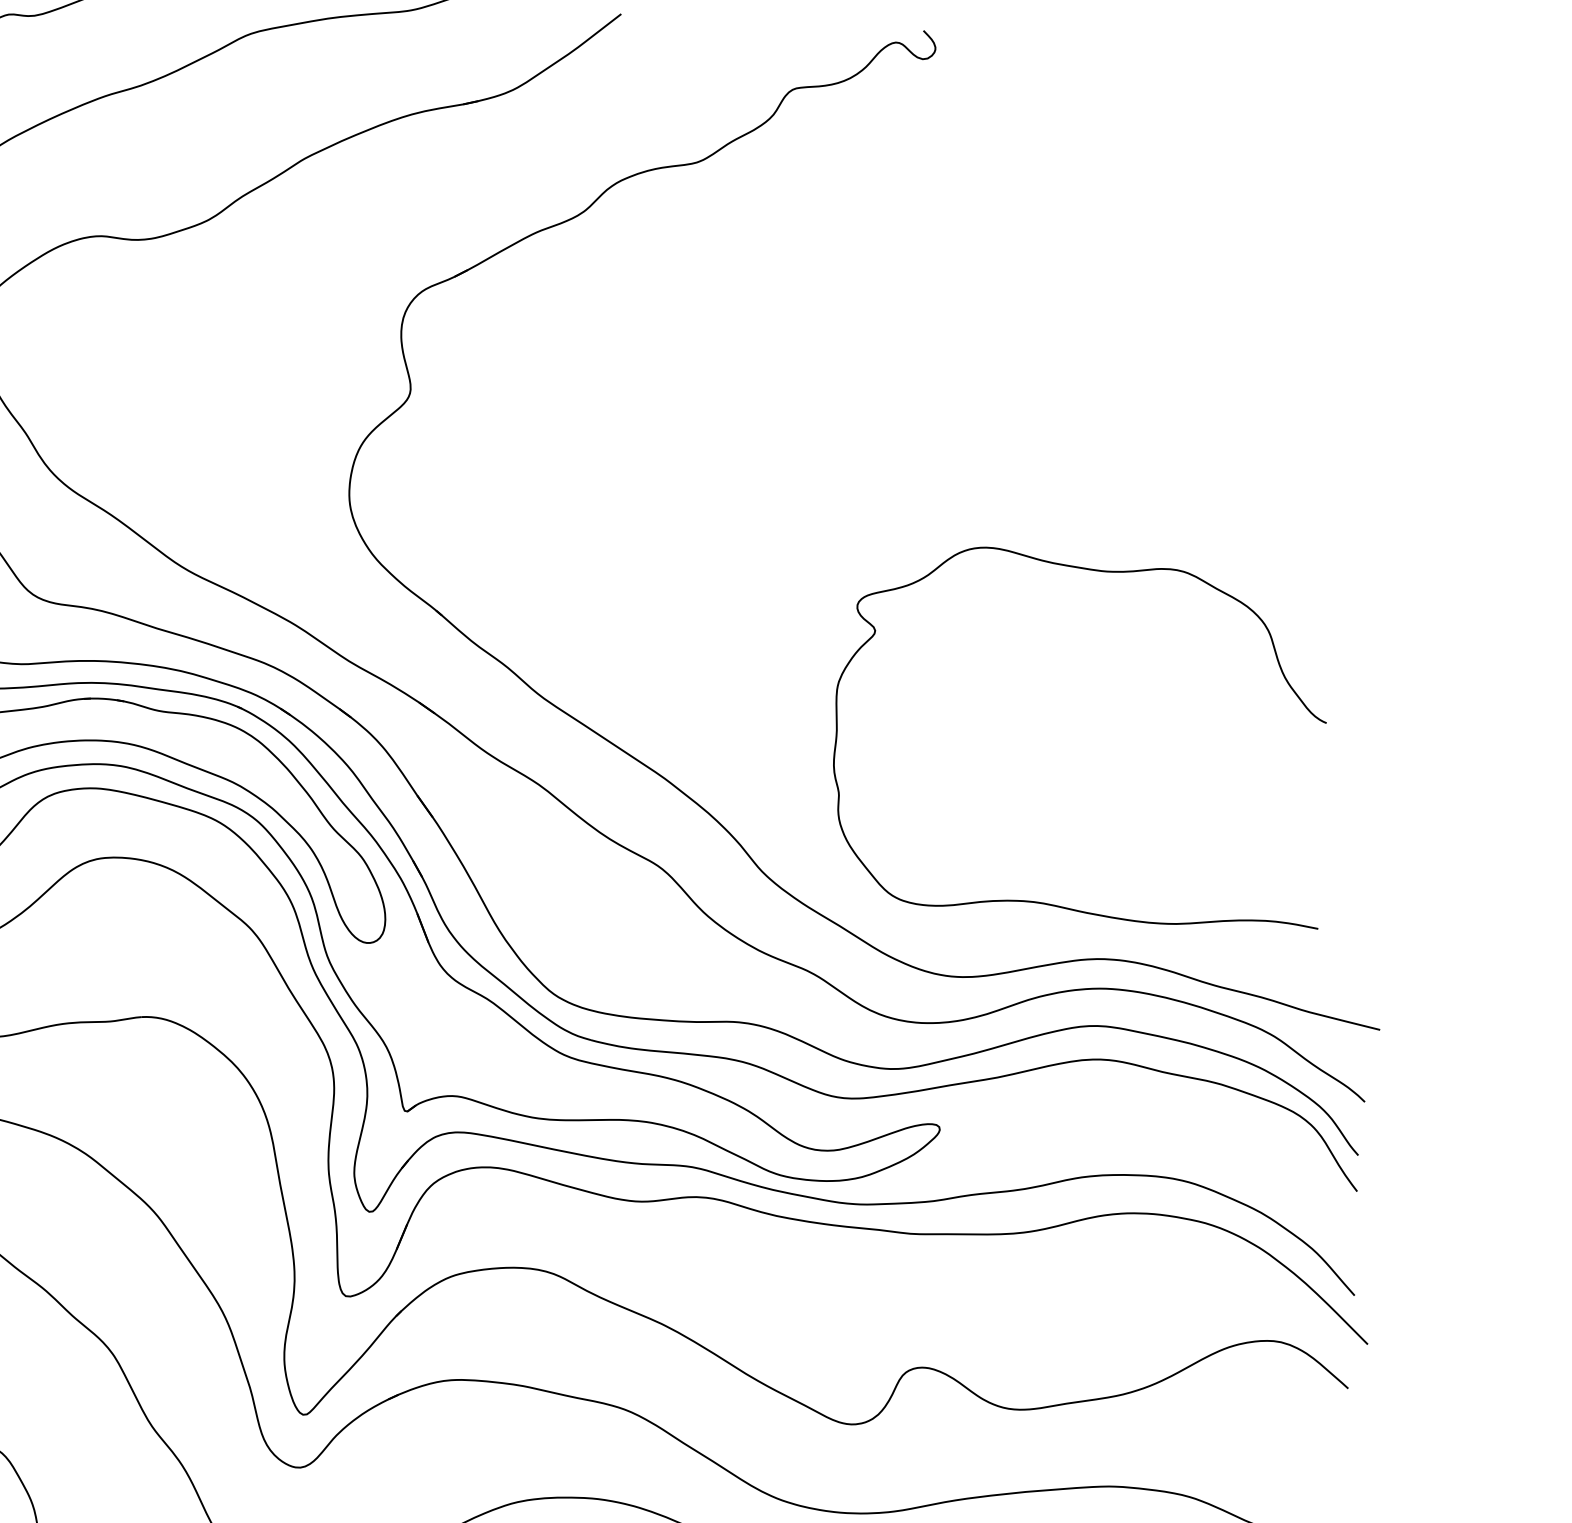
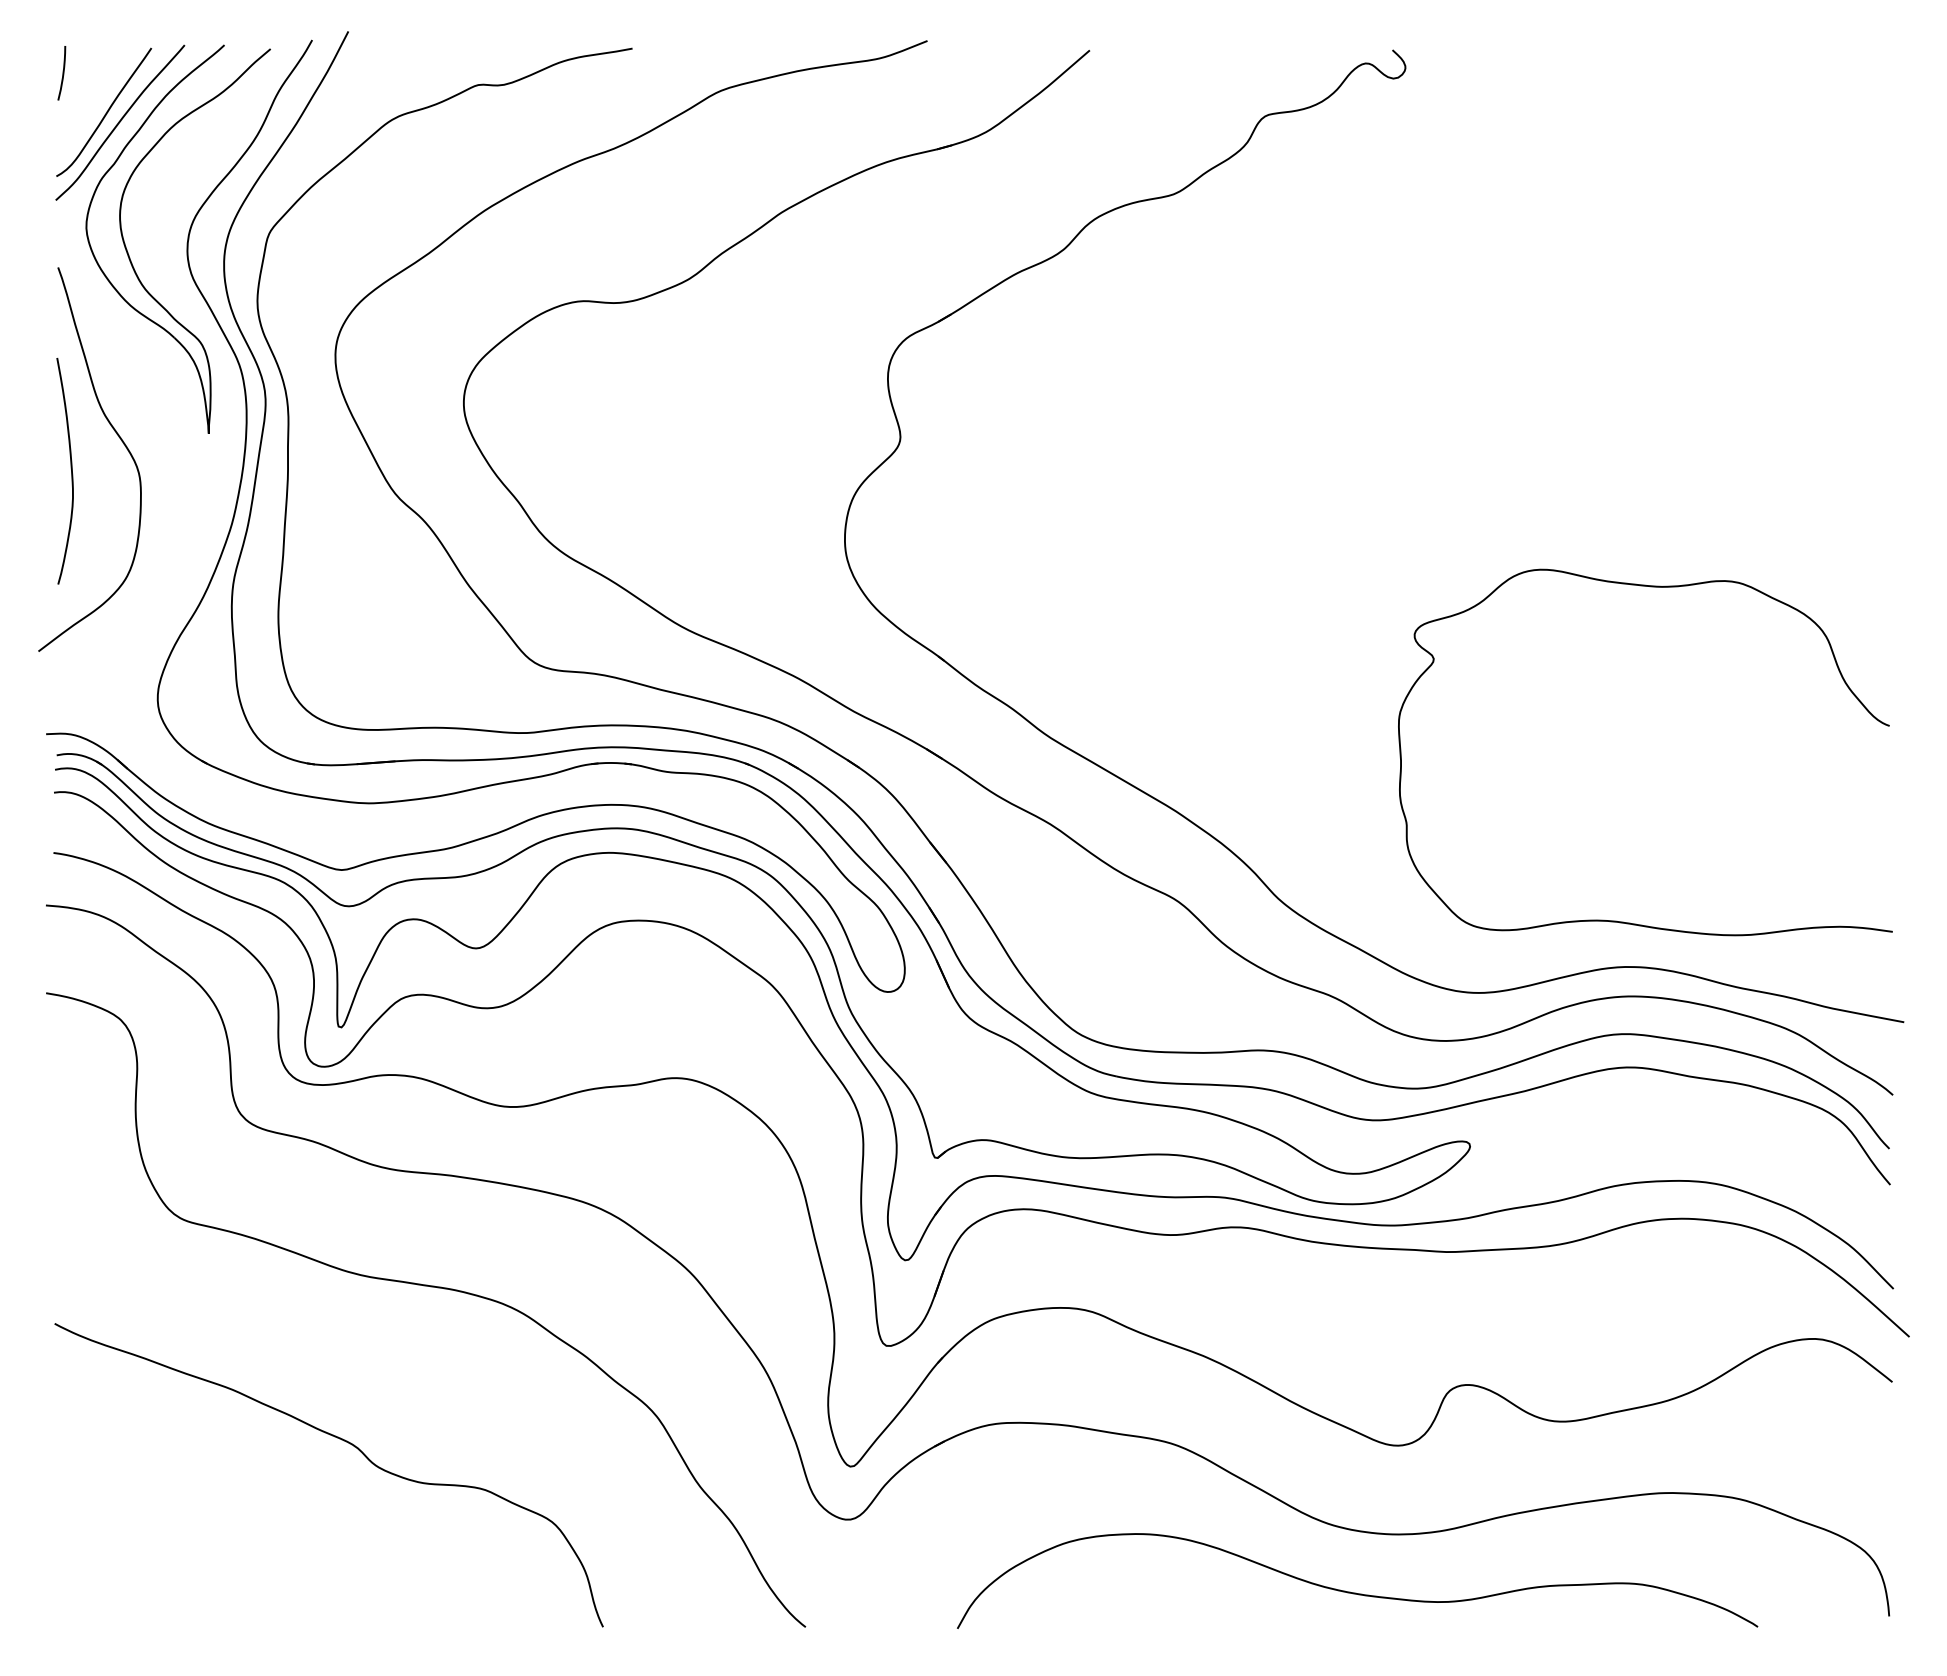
curve: (1095, 571) -> (1650, 587), moved

